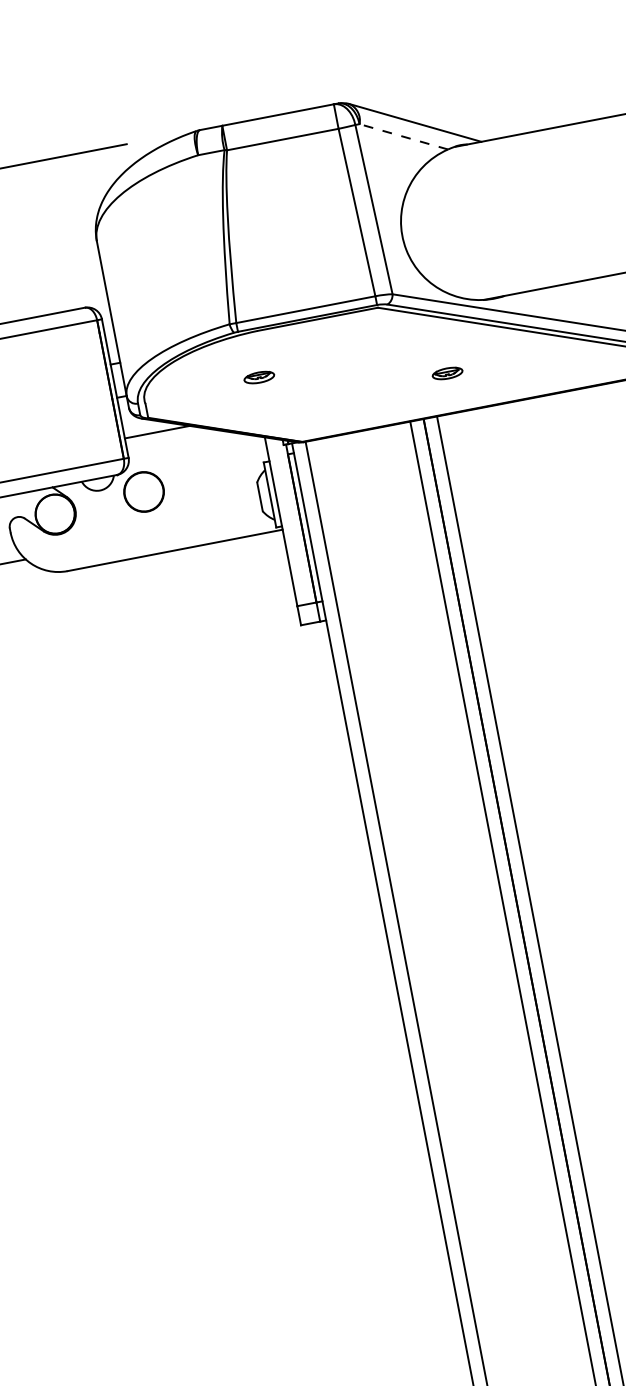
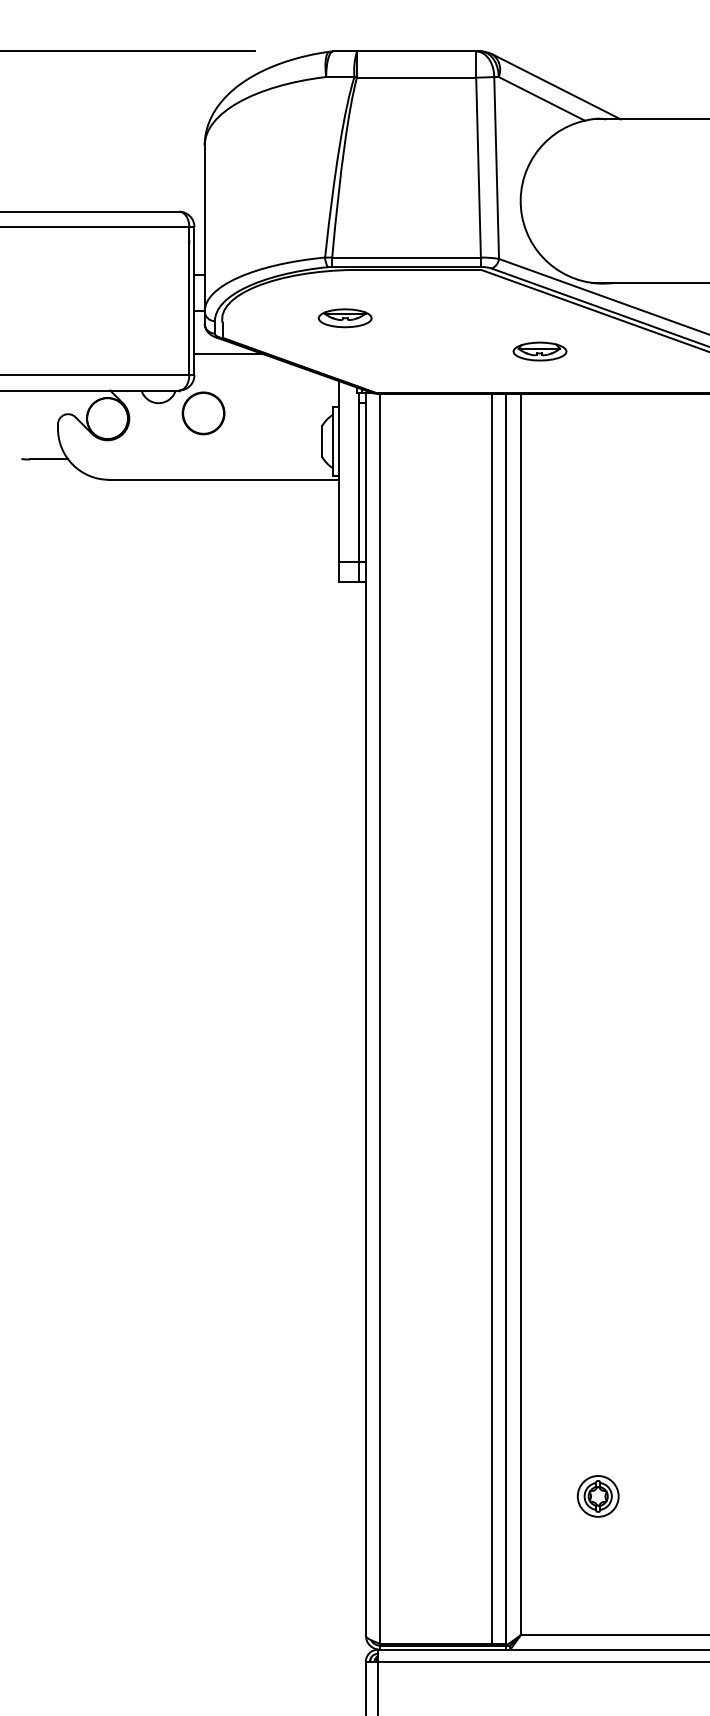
line: (403, 136) -> (541, 98), dashed -> solid
part: (447, 373) -> (539, 351), size x1.67
part: (258, 377) -> (344, 318), size x1.67

